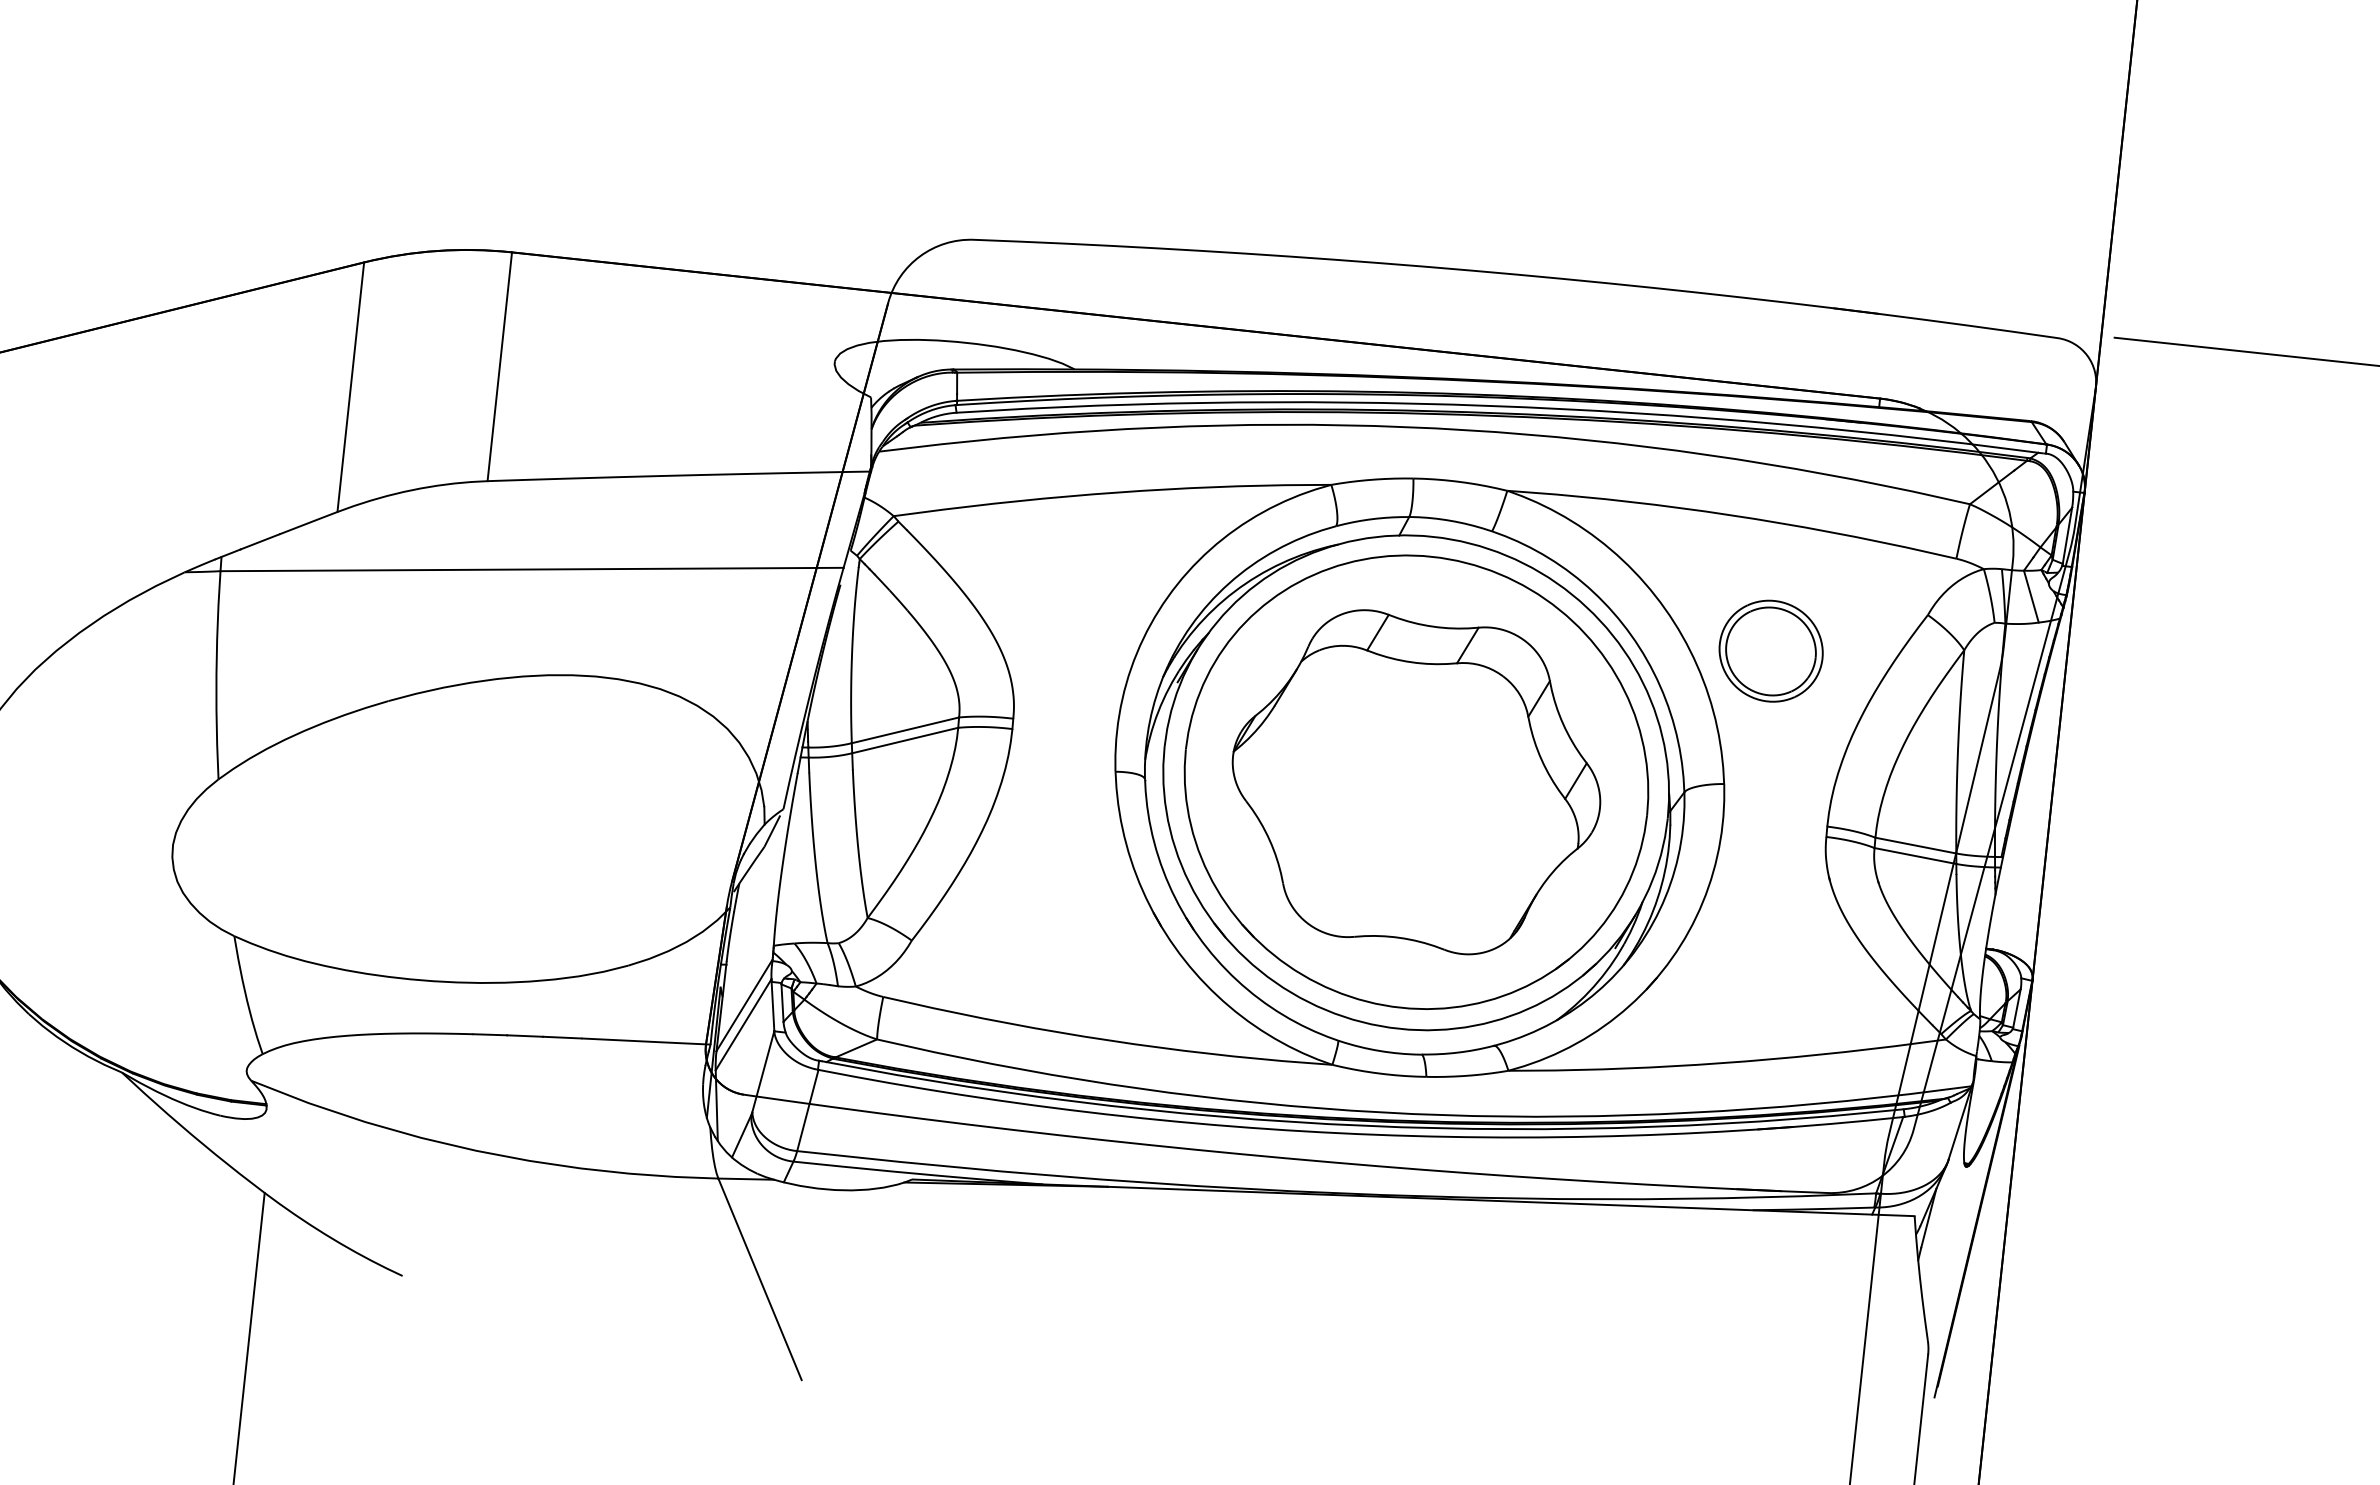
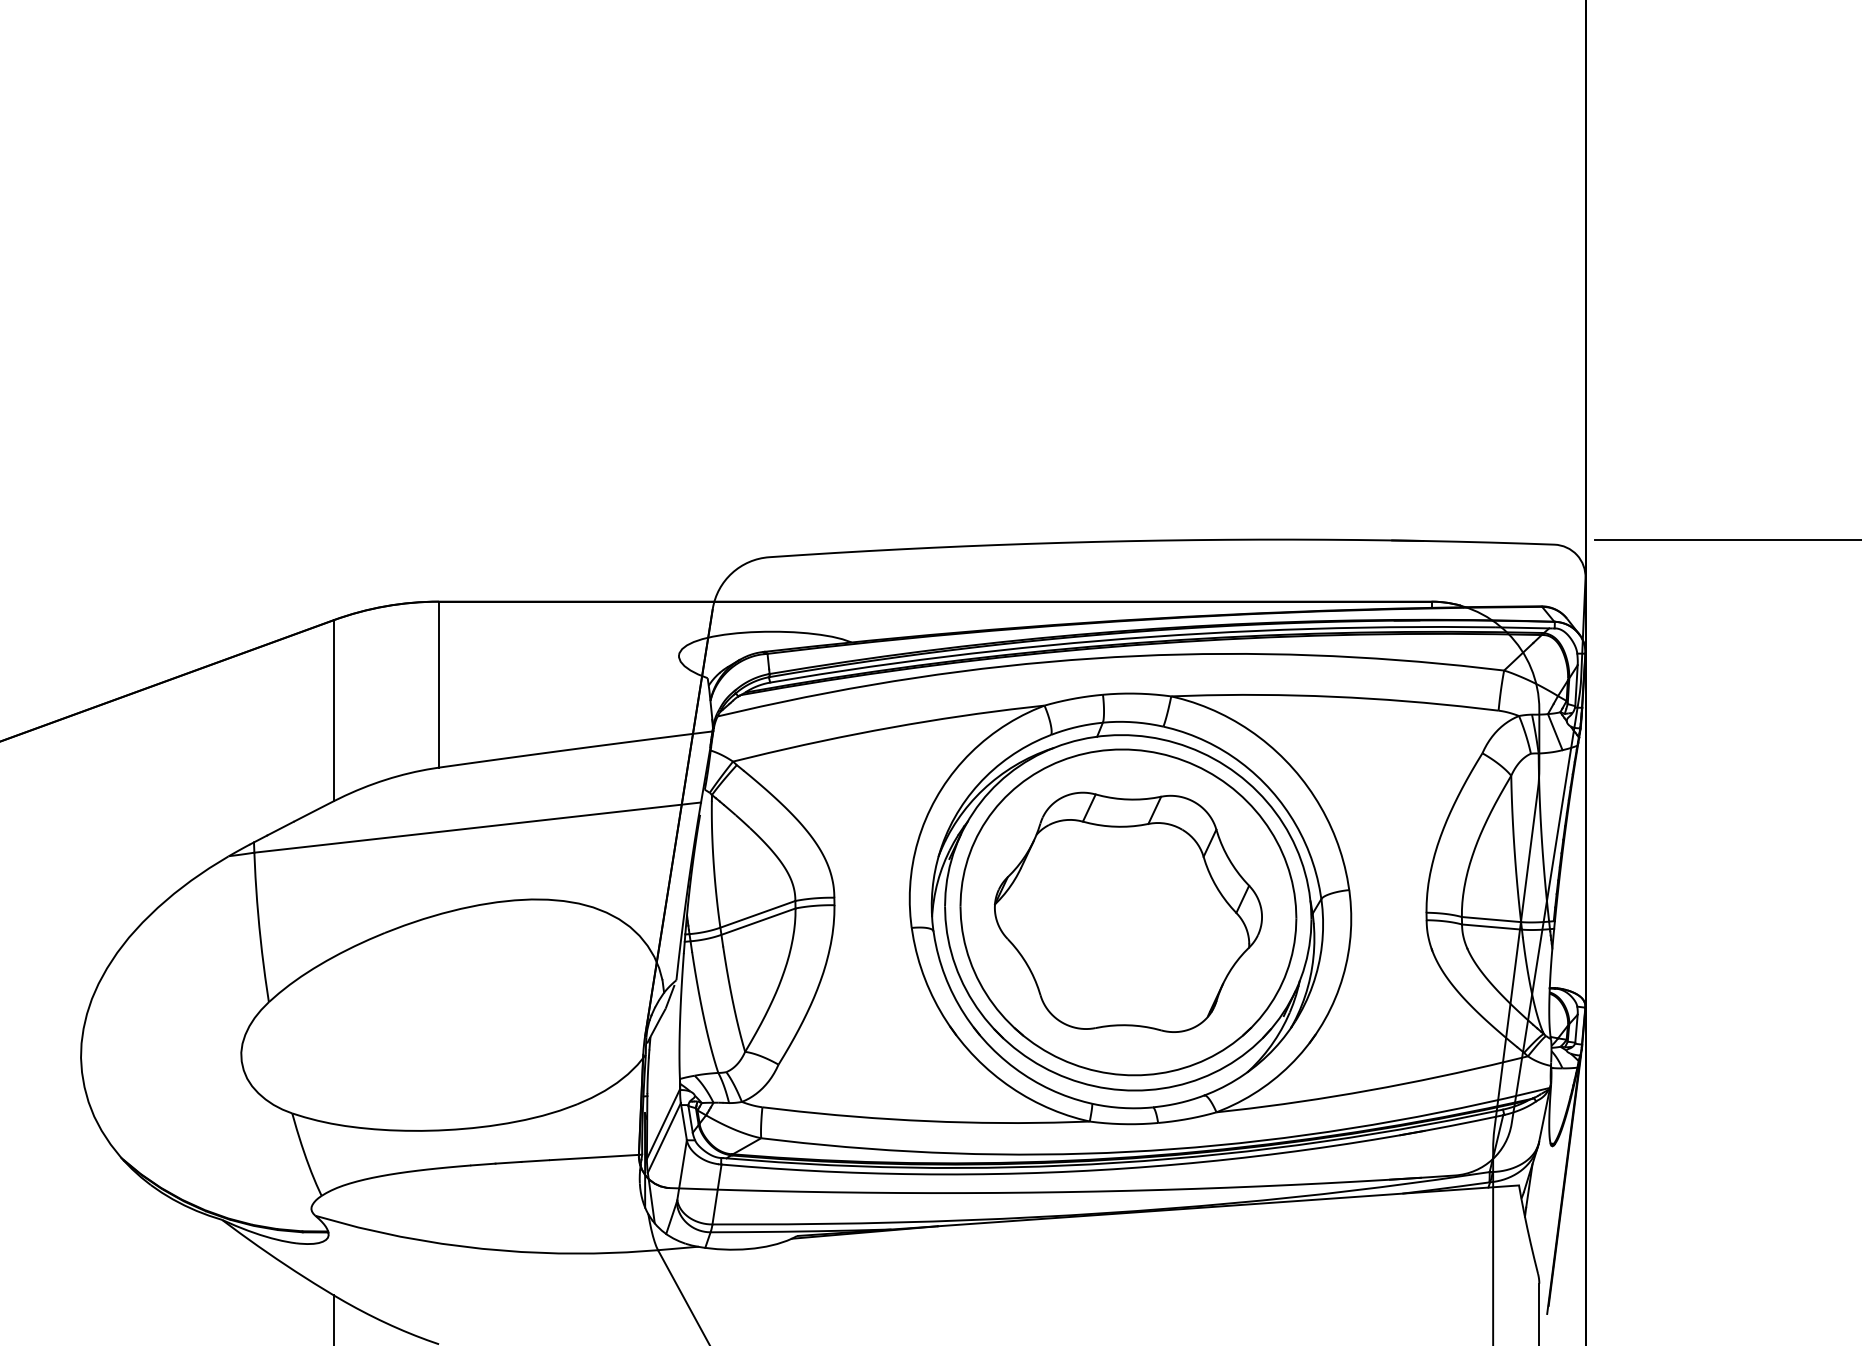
part: (1770, 651) -> (1372, 791), removed

